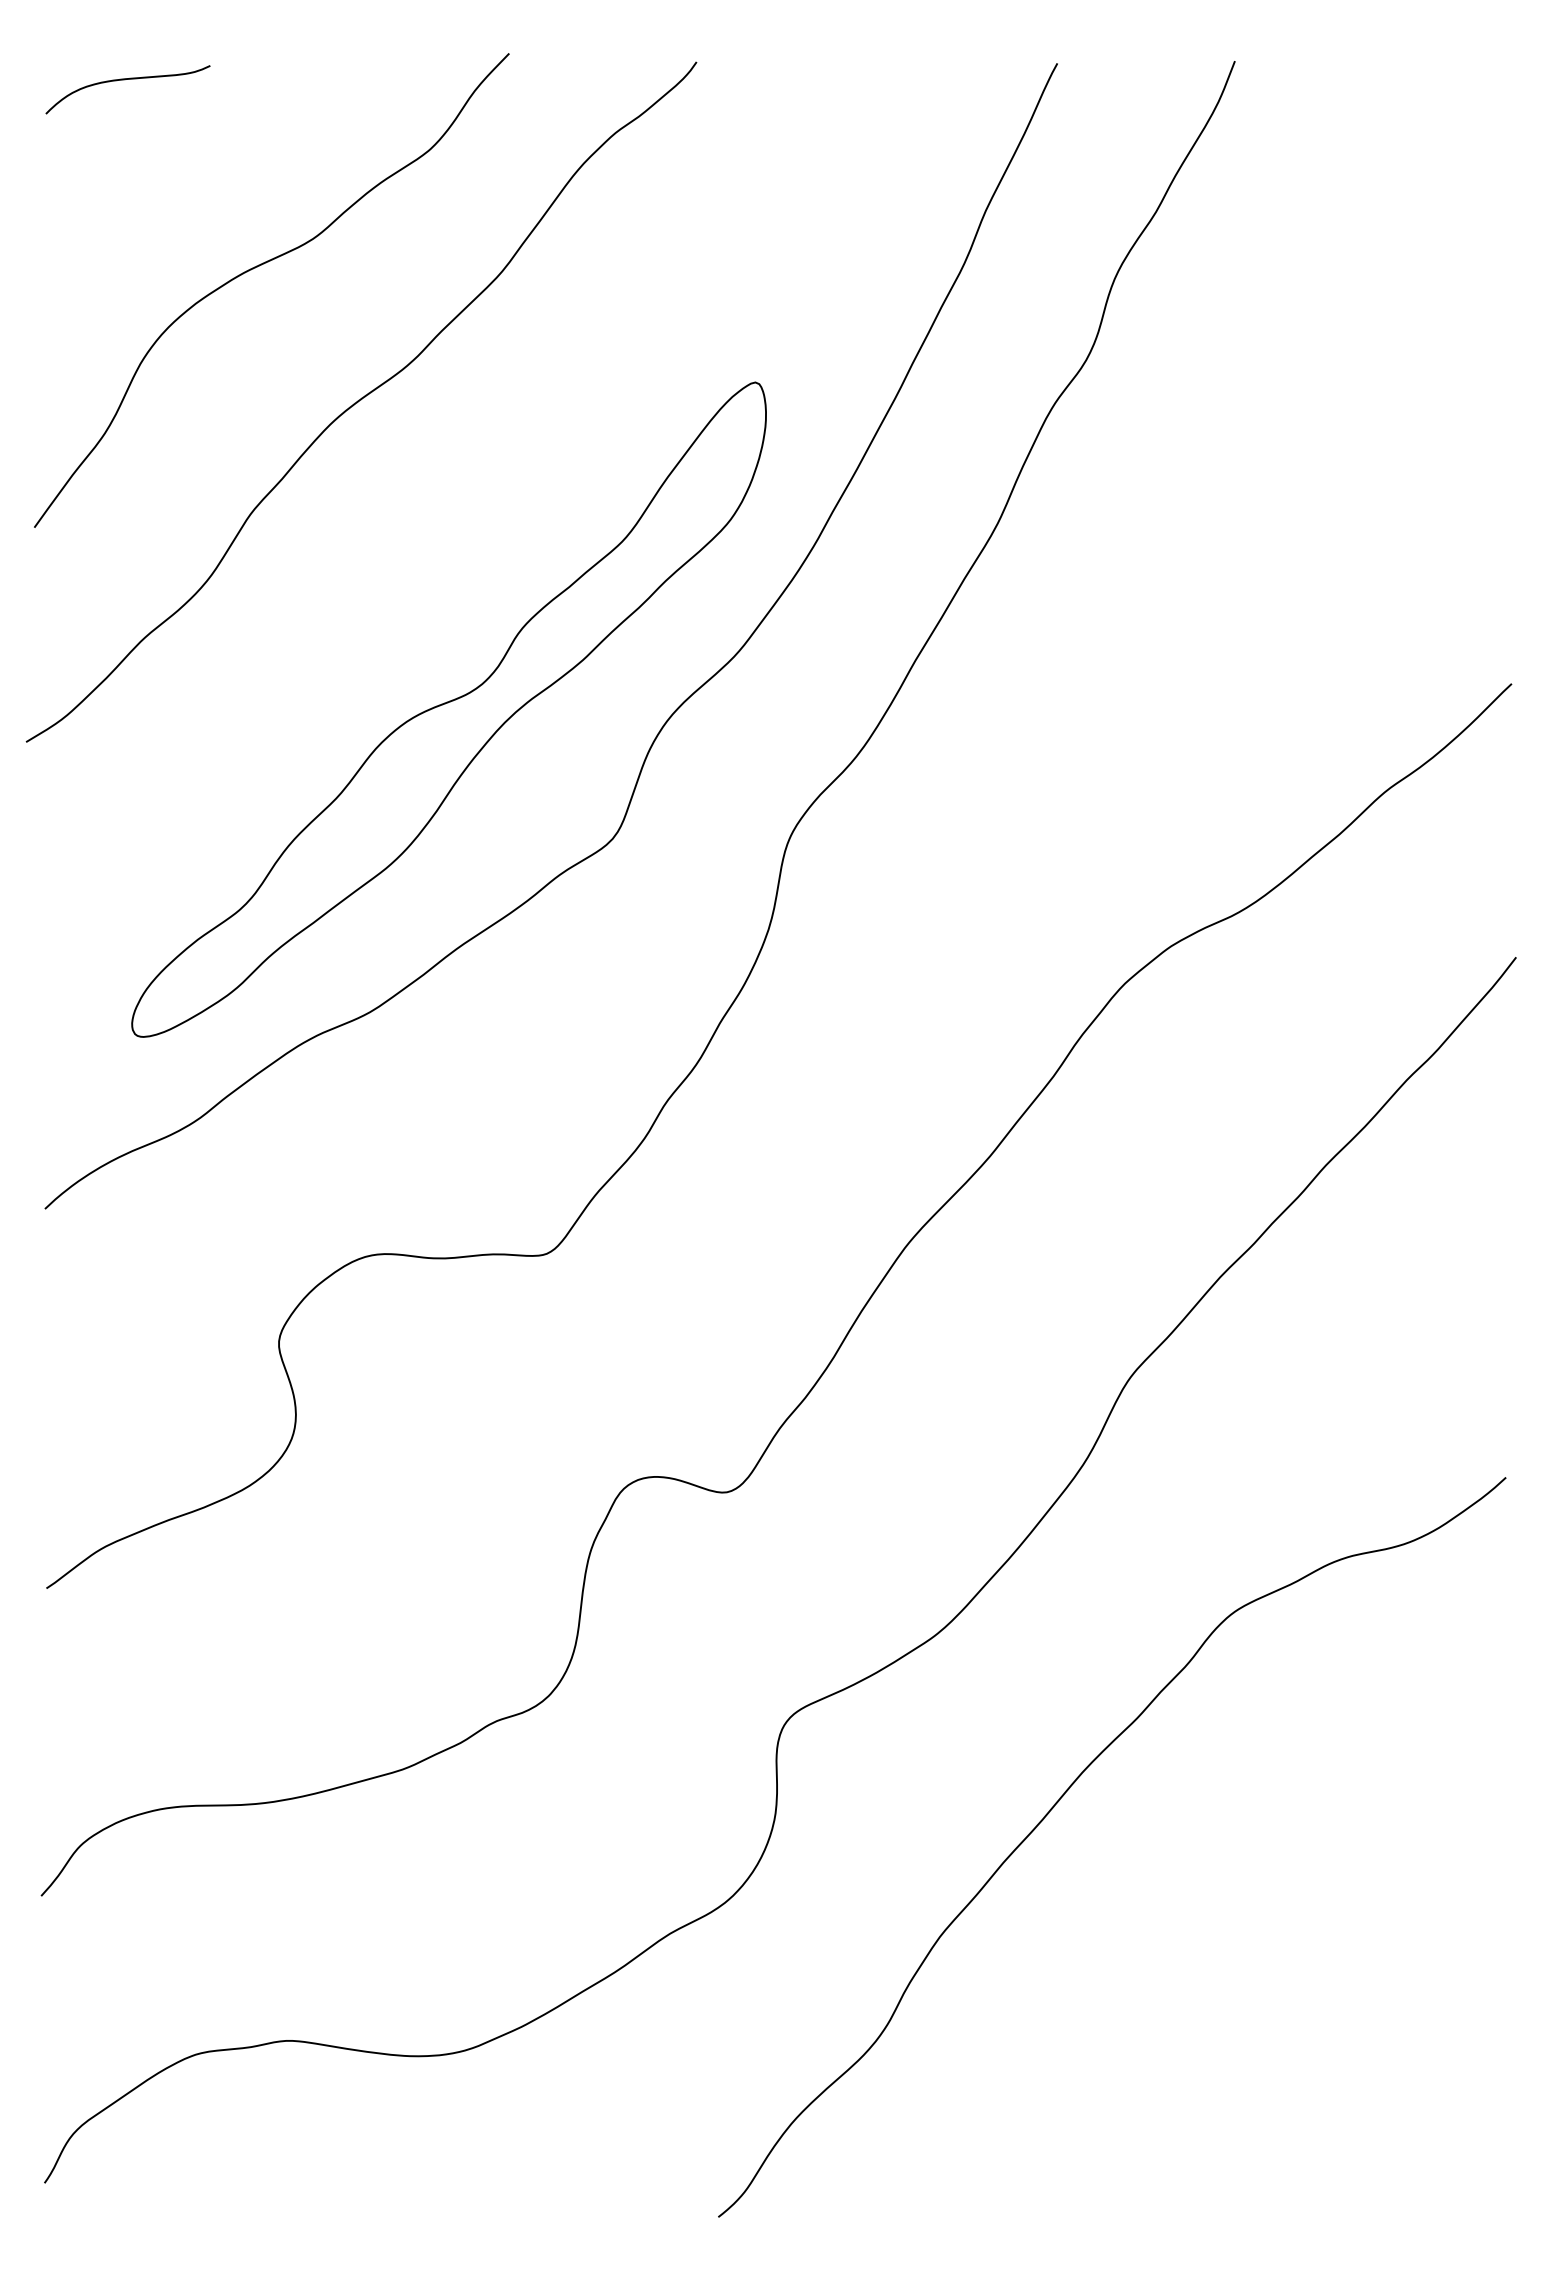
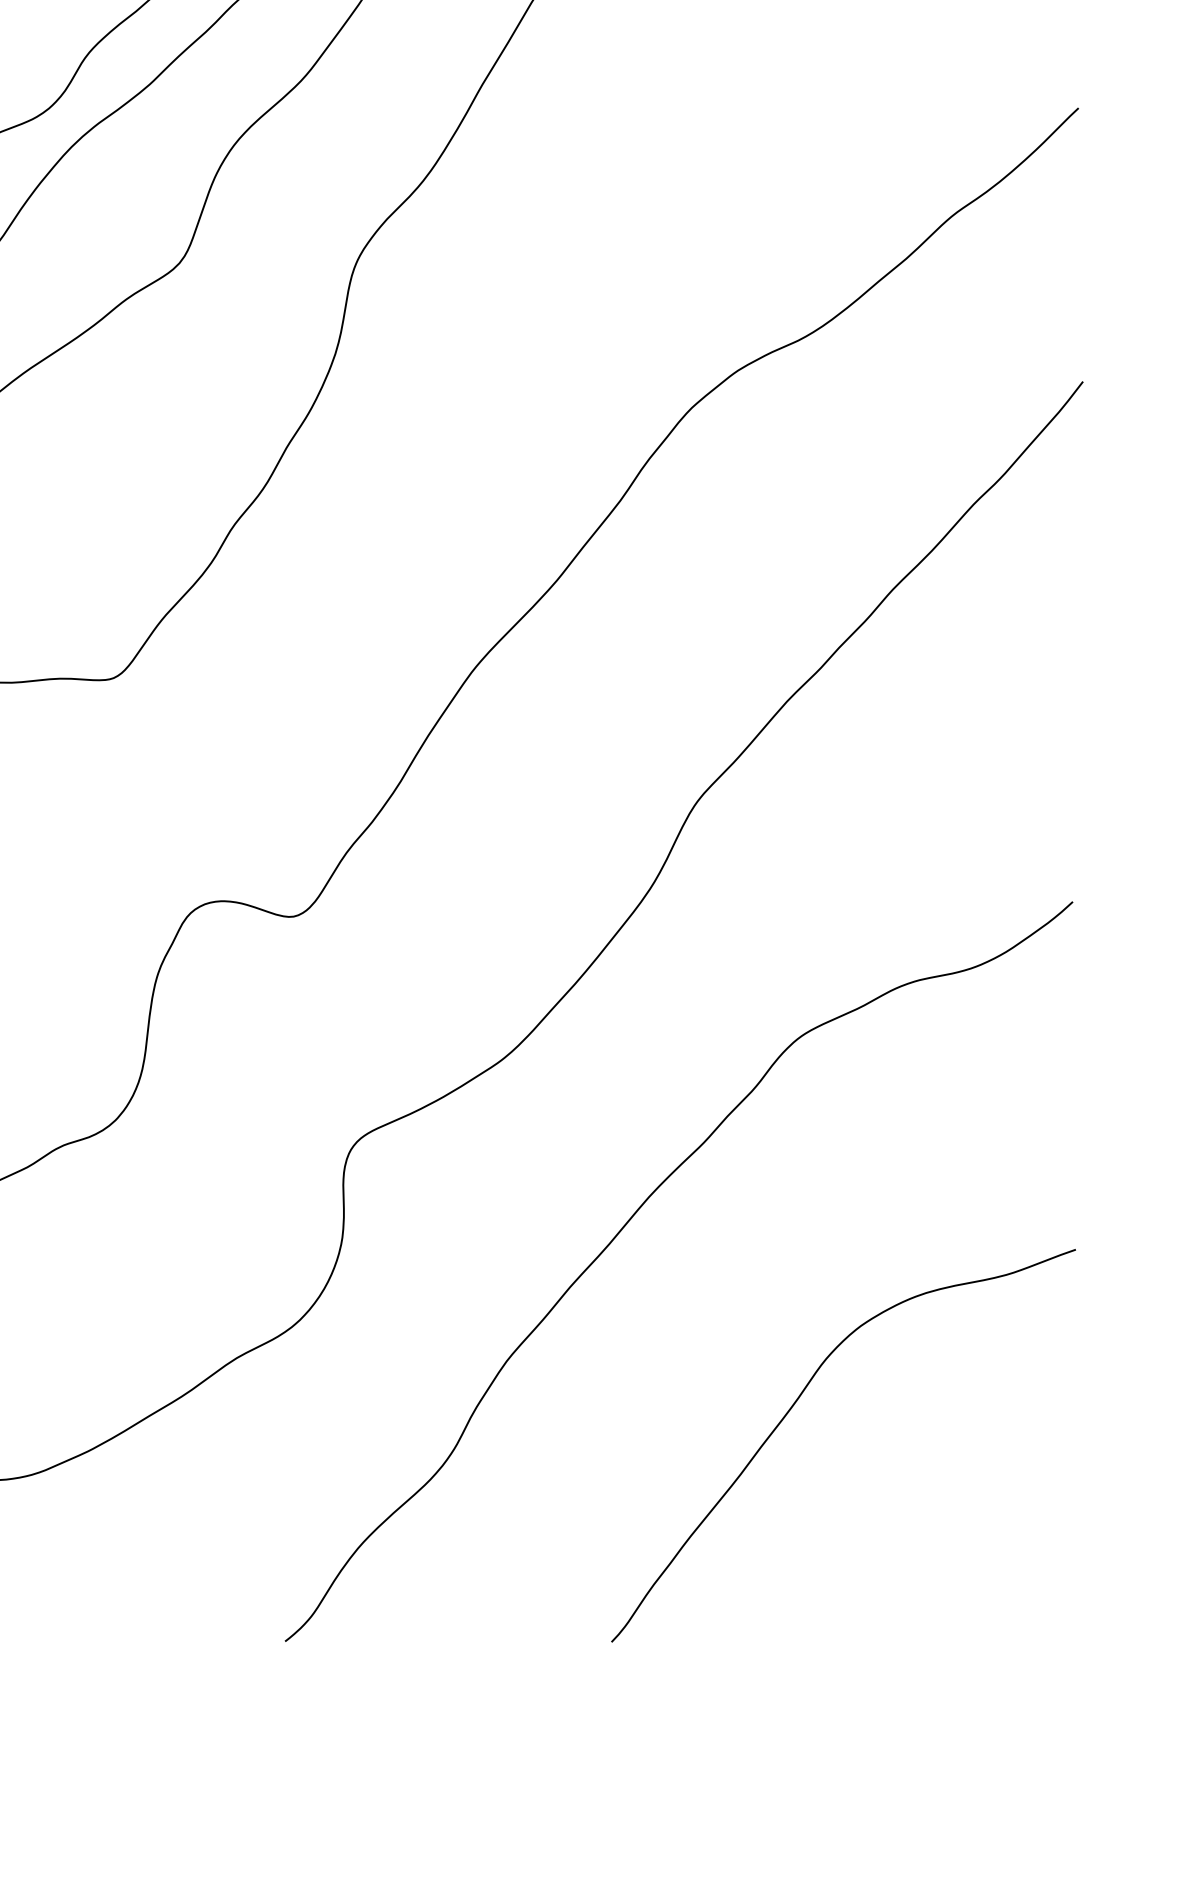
curve: (1224, 1985) -> (791, 1409), added

